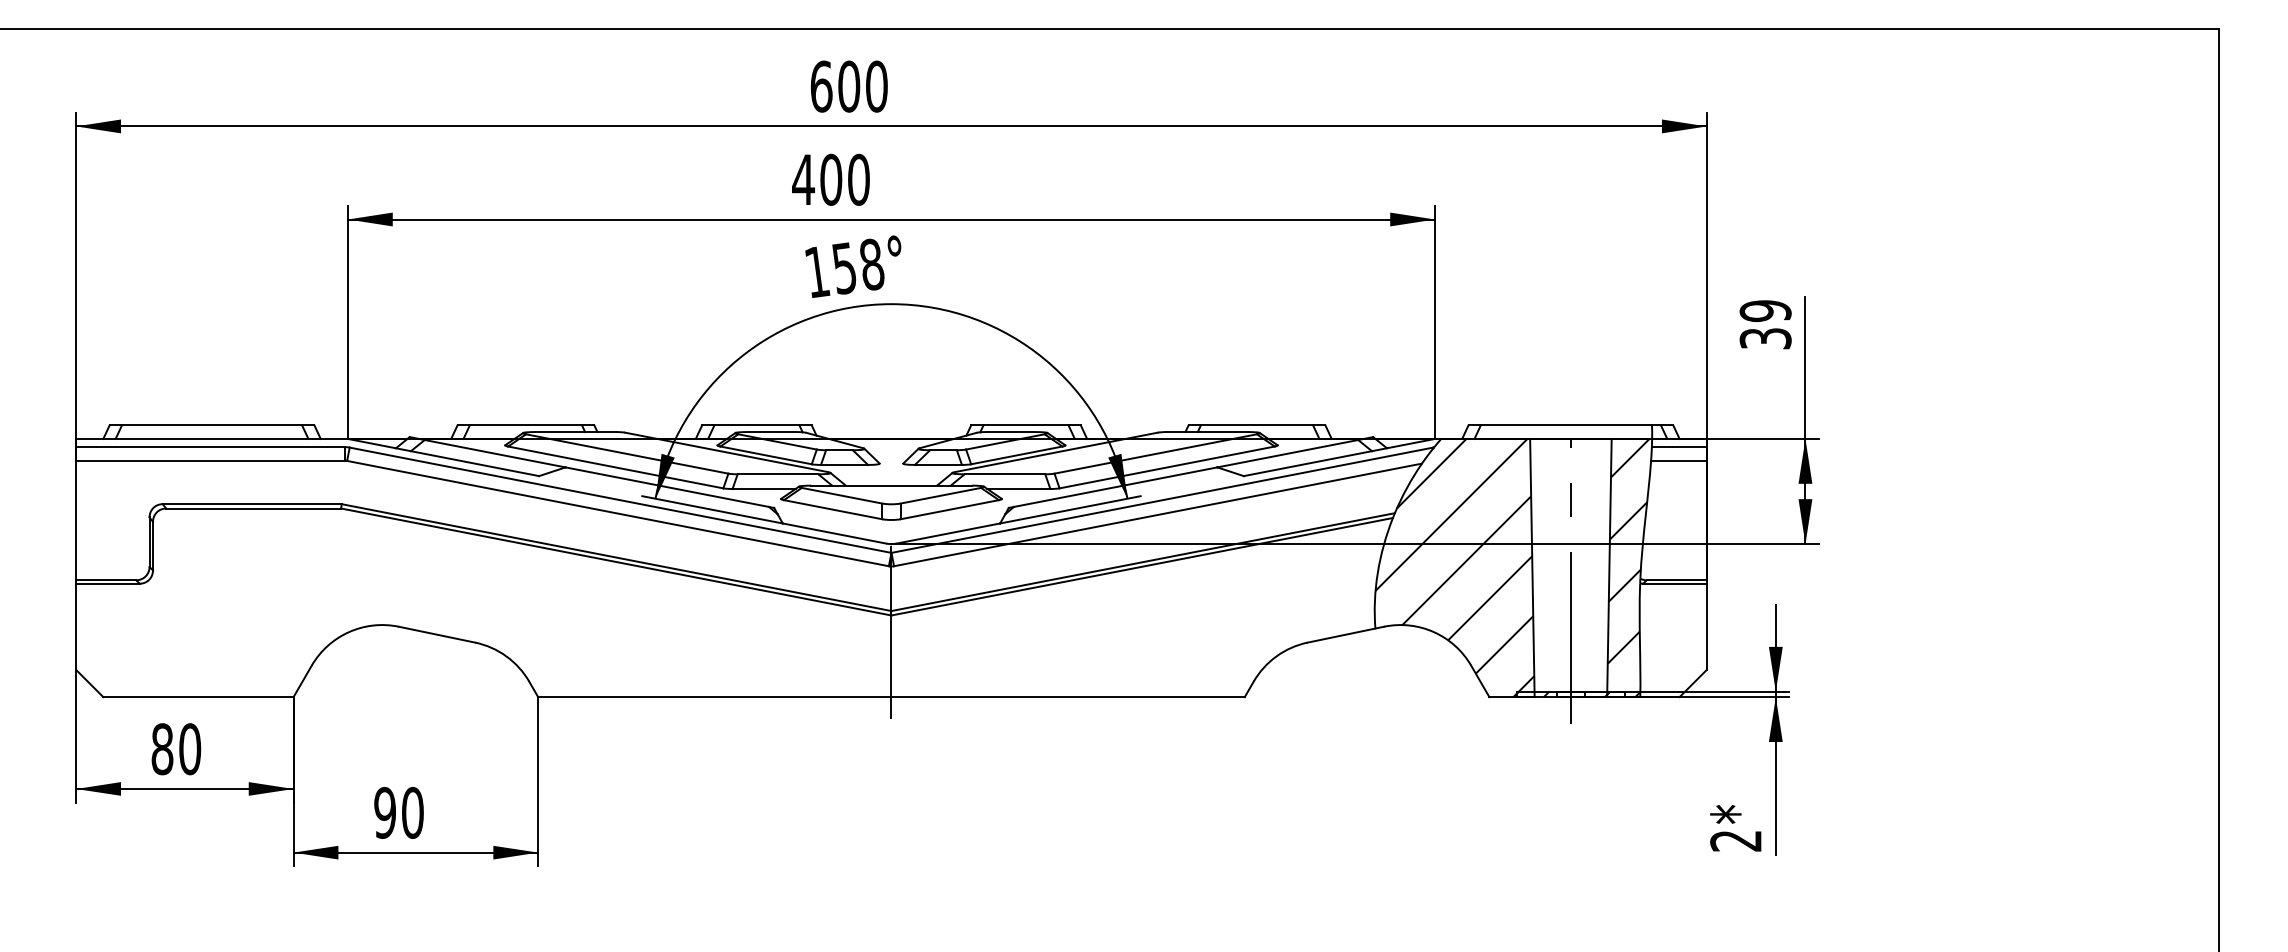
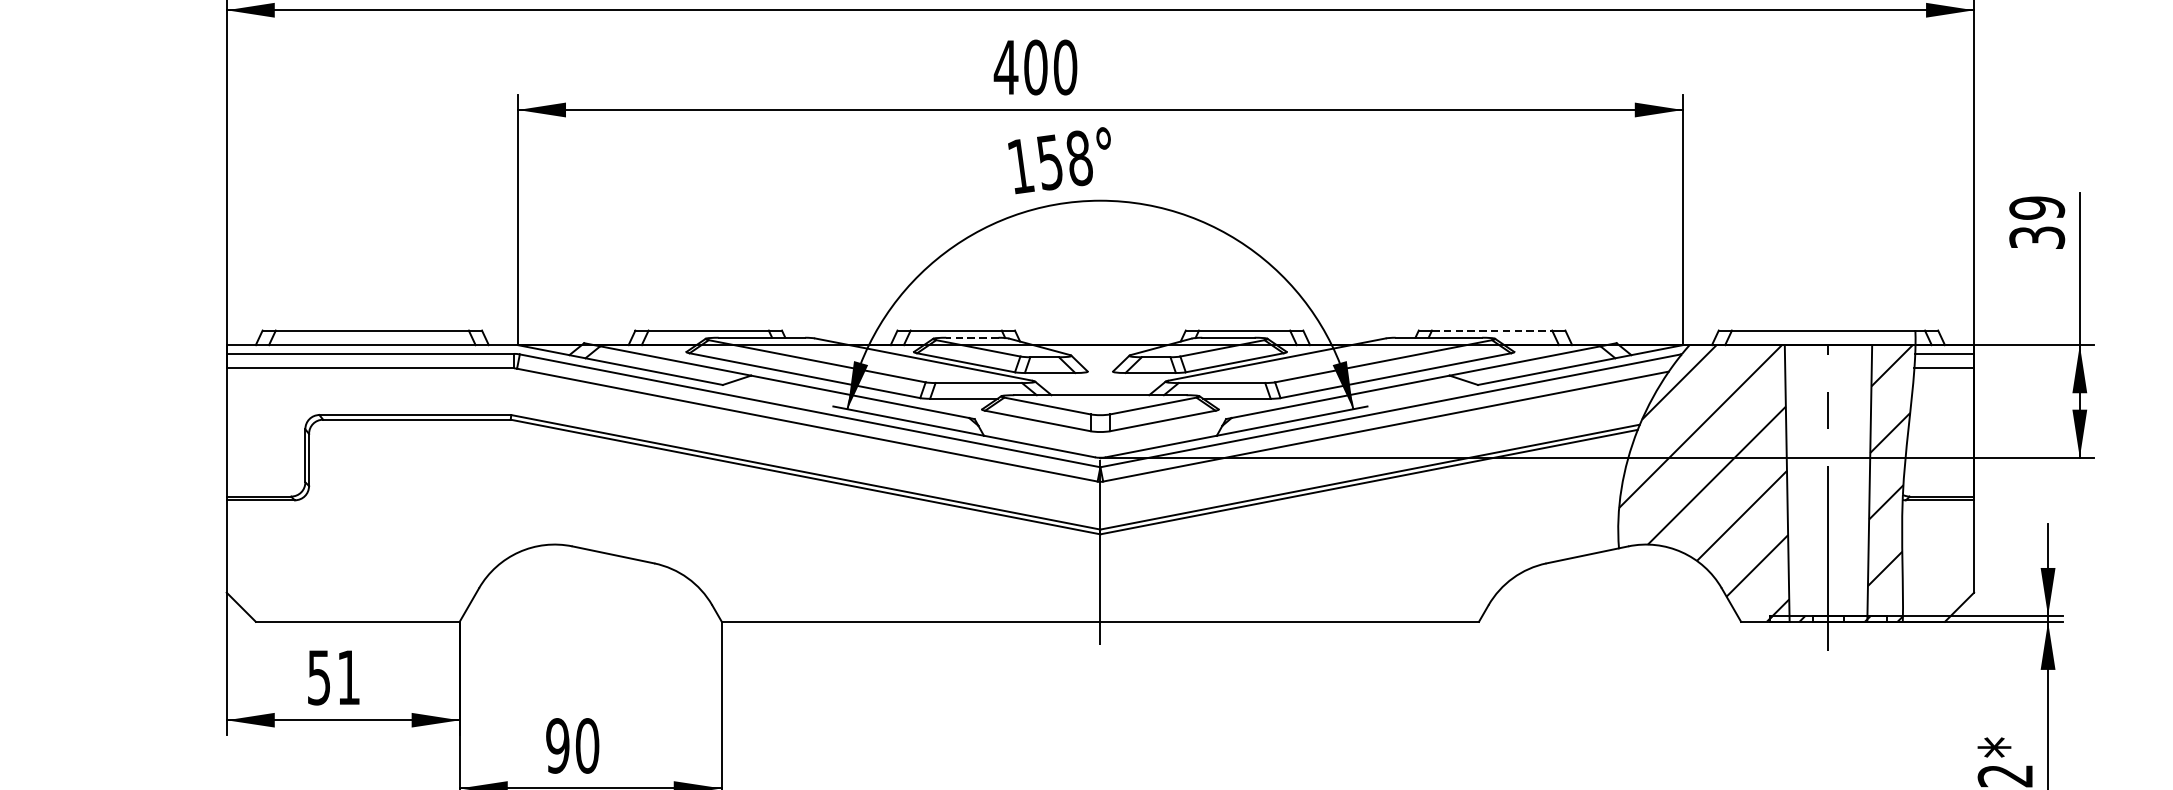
line: (1257, 425) -> (1492, 330), solid -> dashed
line: (771, 432) -> (971, 338), solid -> dashed
text: (176, 749) -> (334, 677), 80 -> 51

